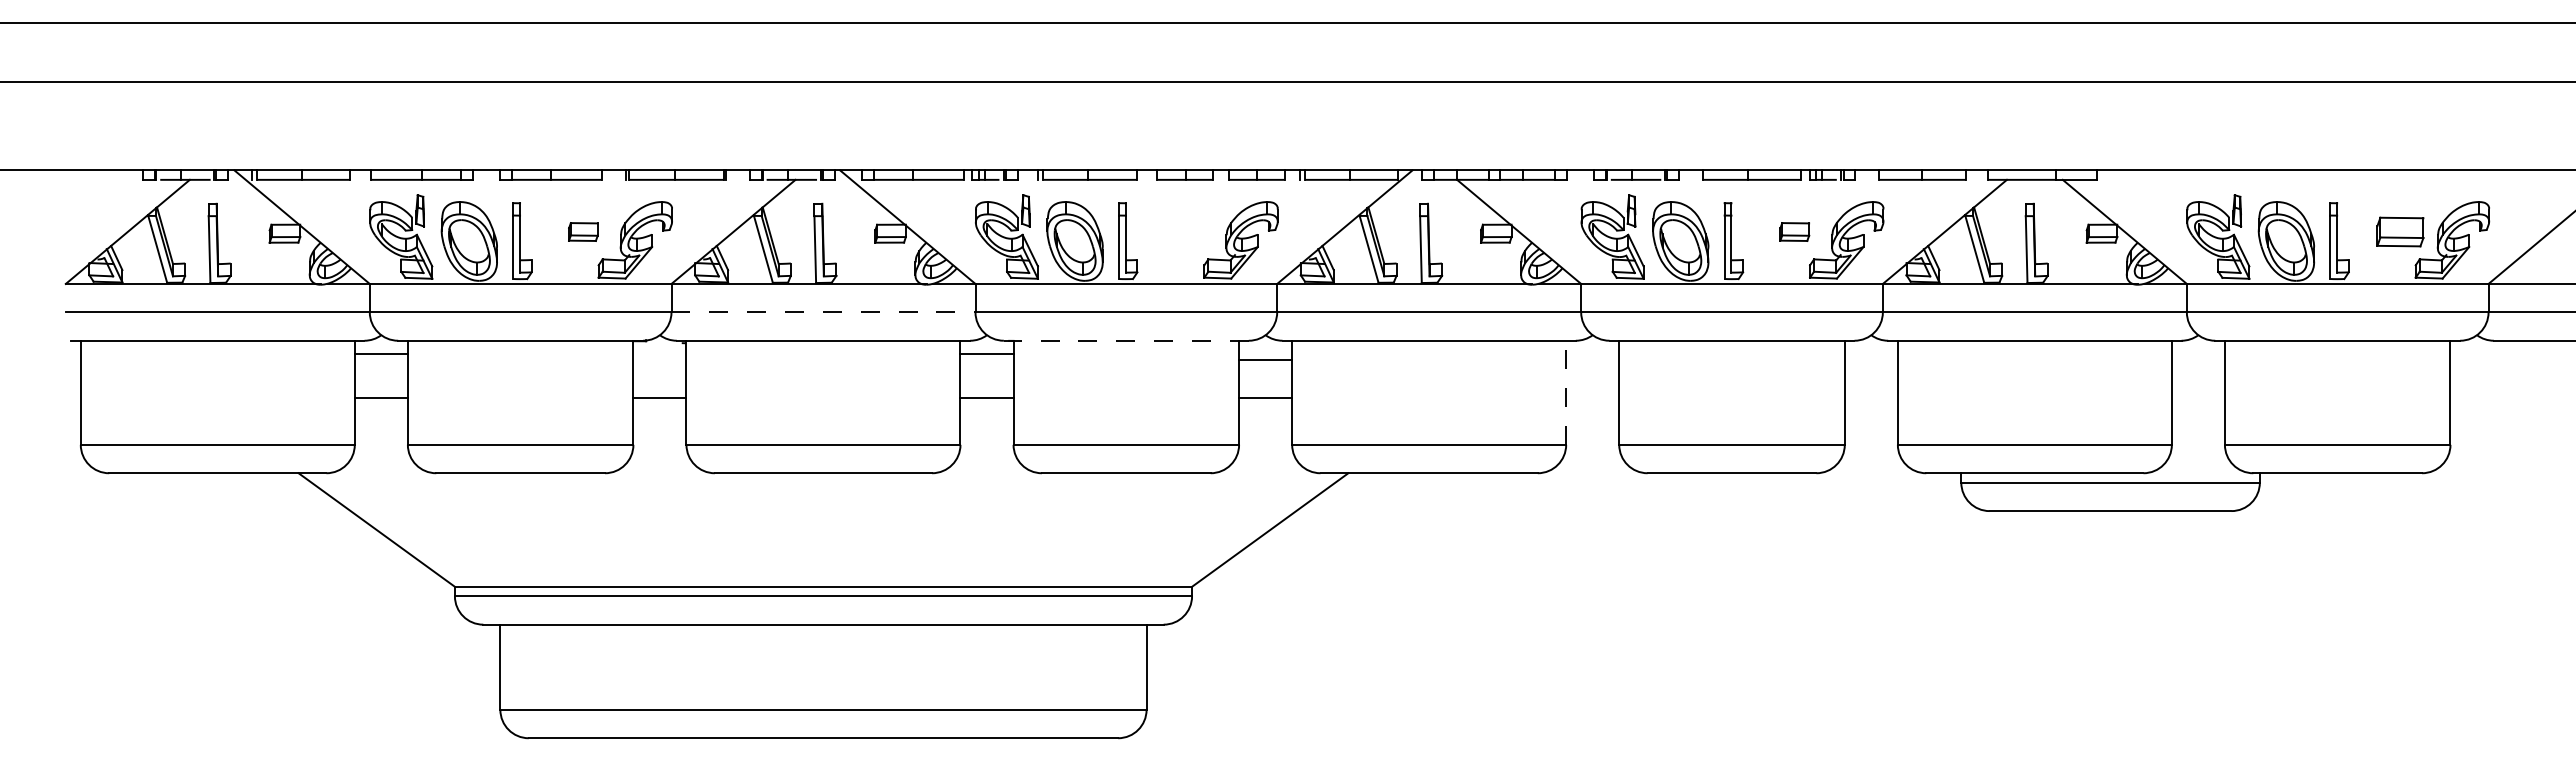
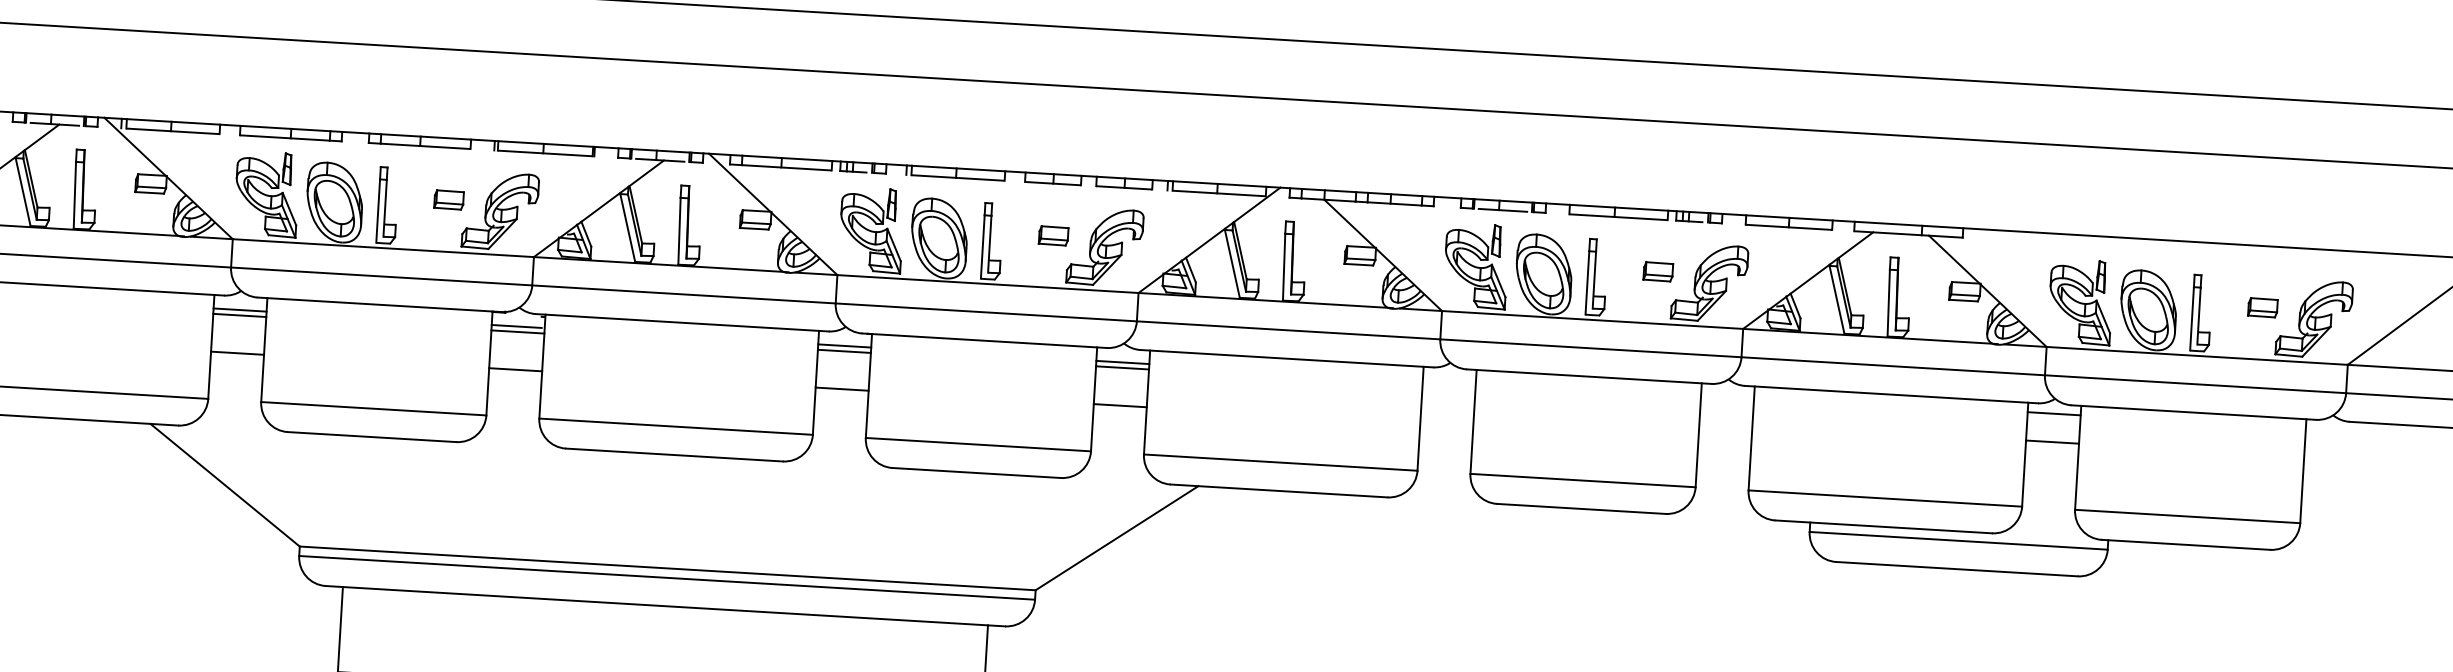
part: (1188, 231) -> (1053, 235), added
part: (2400, 231) -> (2263, 307), size x0.62
line: (823, 312) -> (683, 294), dashed -> solid
line: (1125, 340) -> (983, 340), dashed -> solid
line: (2197, 350) -> (2053, 414), added
line: (658, 354) -> (516, 326), added
line: (1265, 354) -> (1122, 362), added
line: (380, 359) -> (238, 315), added
line: (659, 359) -> (517, 331), added
line: (986, 359) -> (843, 351), added
line: (2197, 378) -> (2051, 441), added
line: (1566, 392) -> (1420, 418), dashed -> solid

